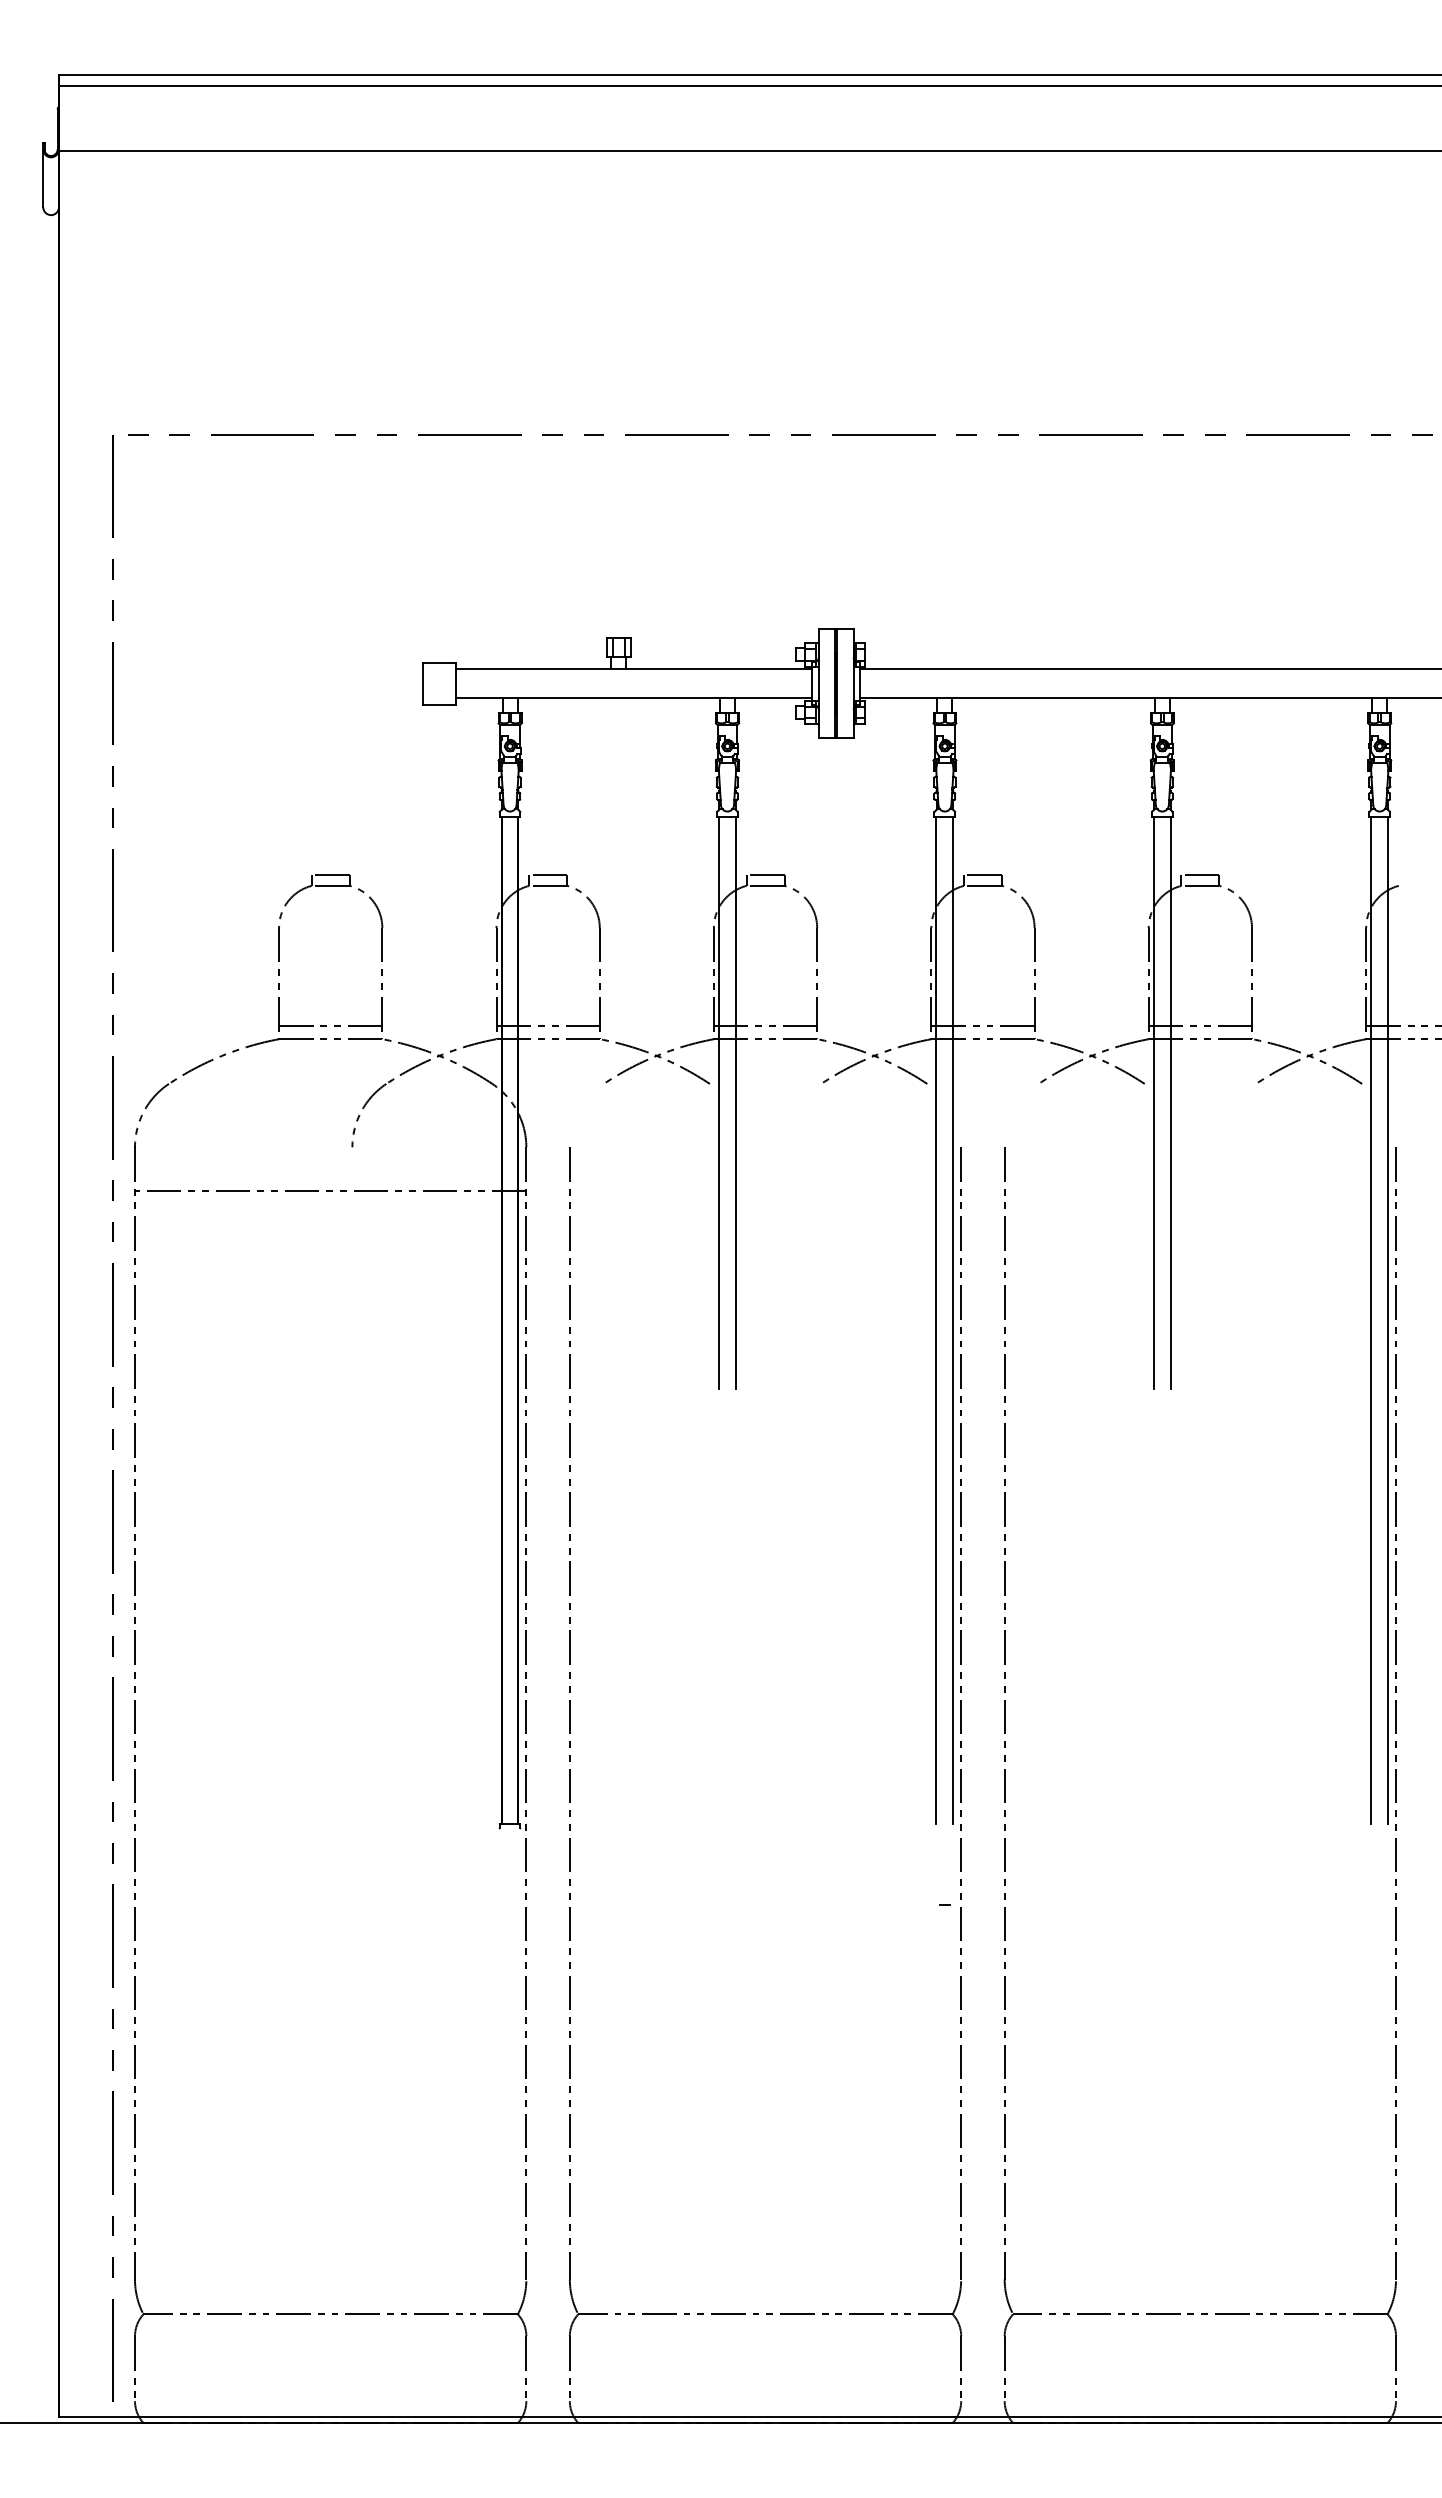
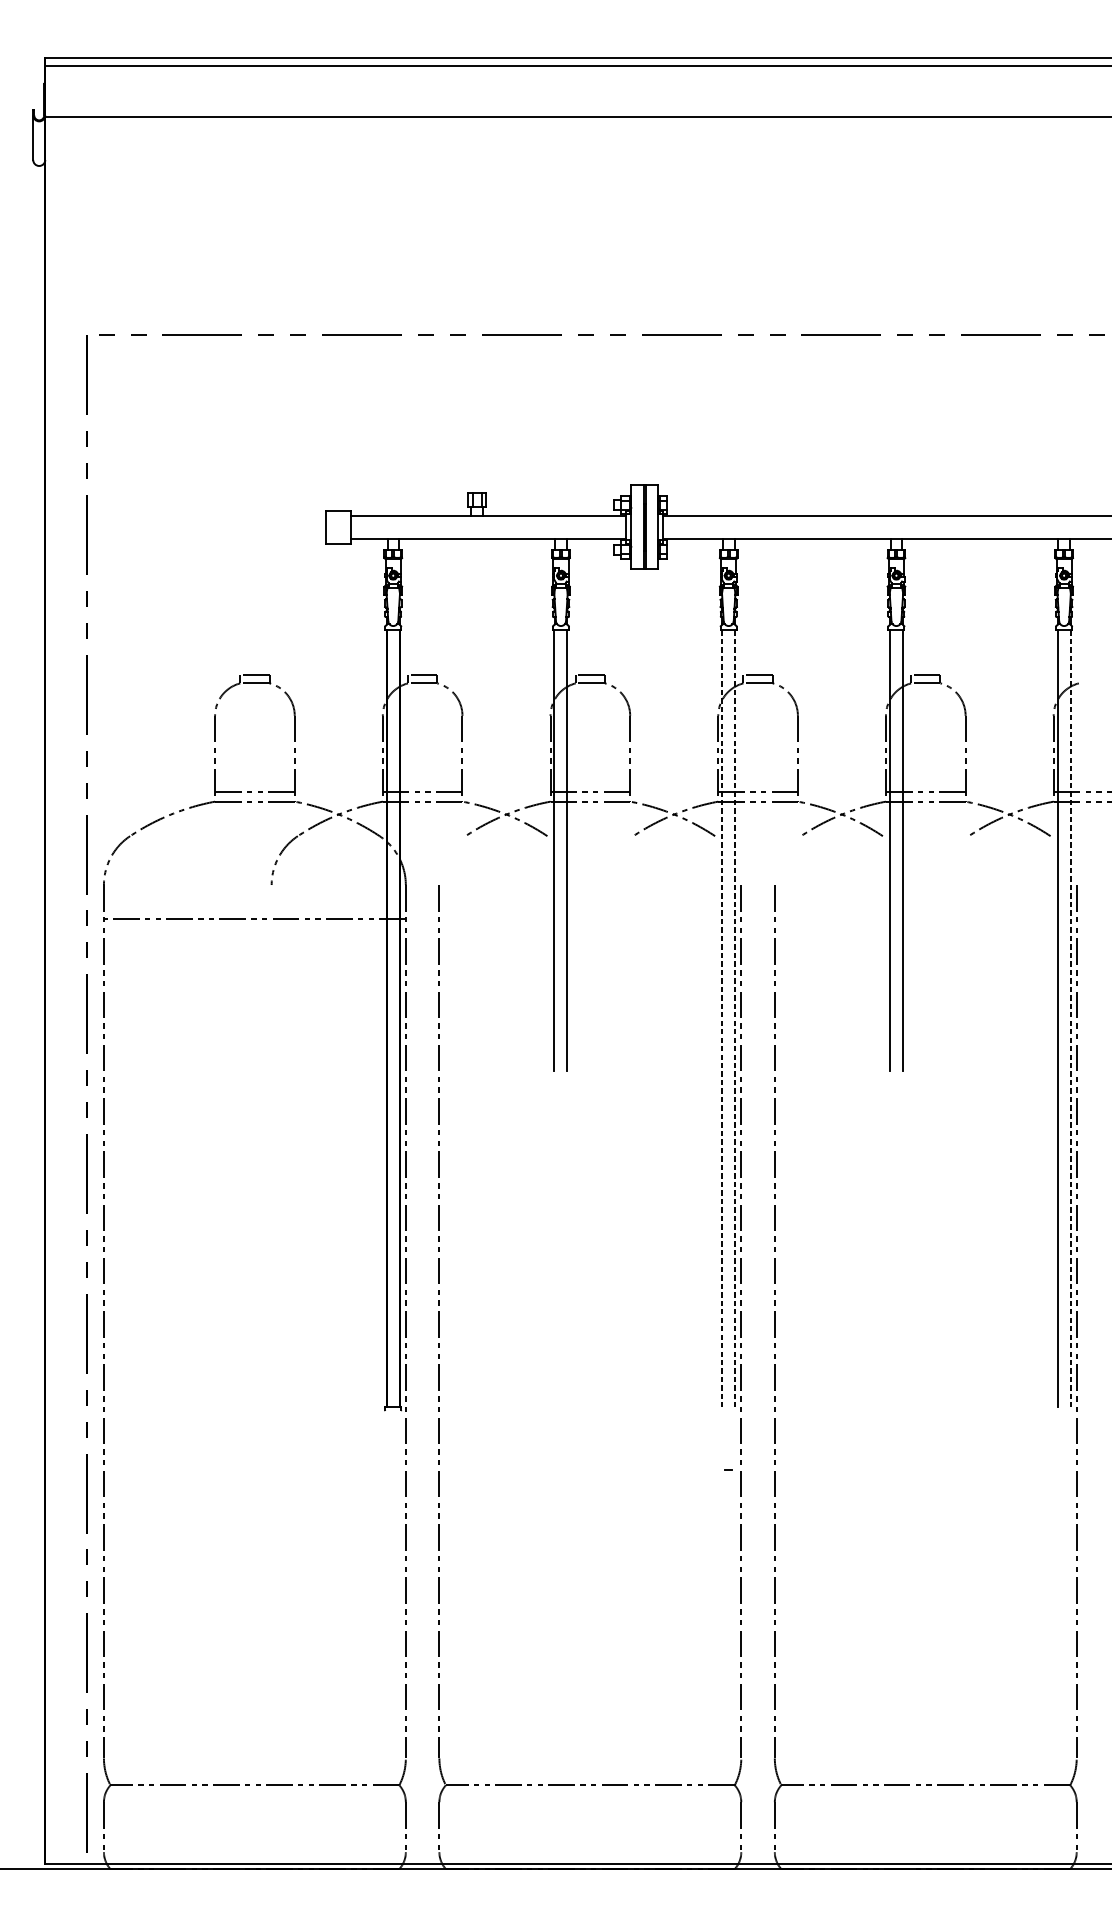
line: (936, 1320) -> (722, 1018), solid -> dashed
line: (953, 1320) -> (735, 1018), solid -> dashed
line: (1388, 1320) -> (1070, 1018), solid -> dashed

